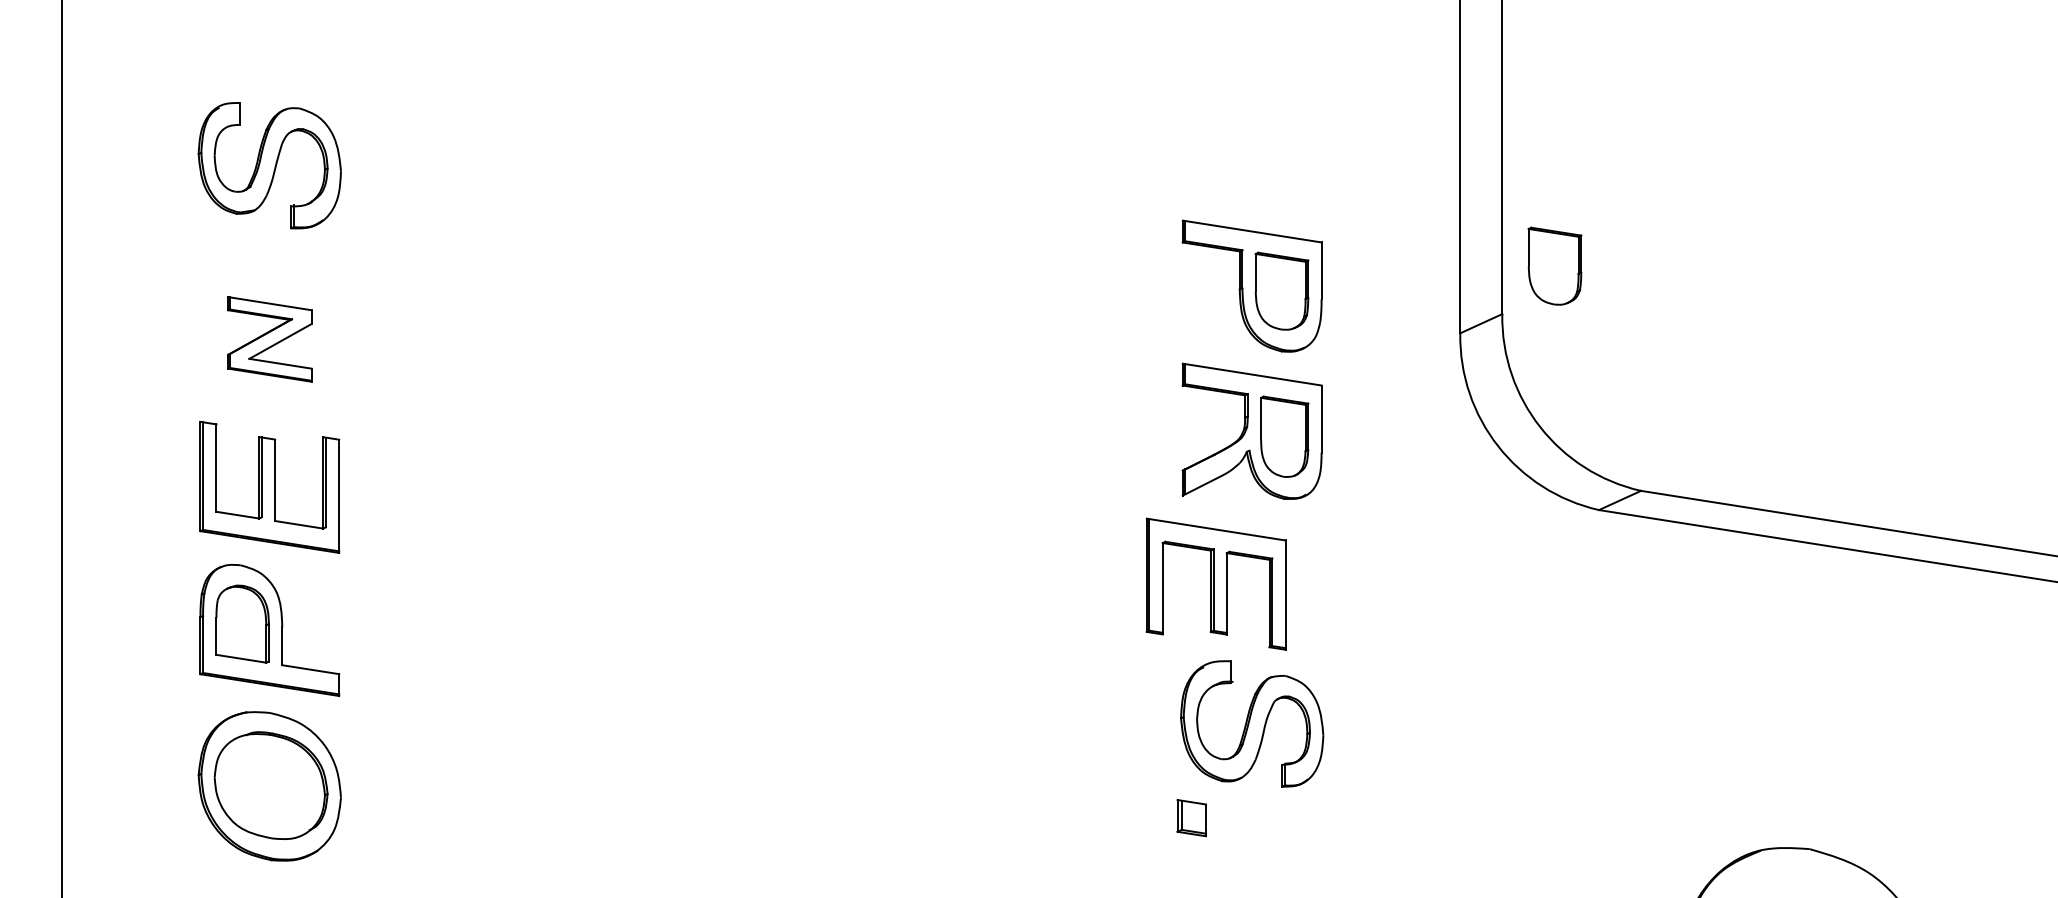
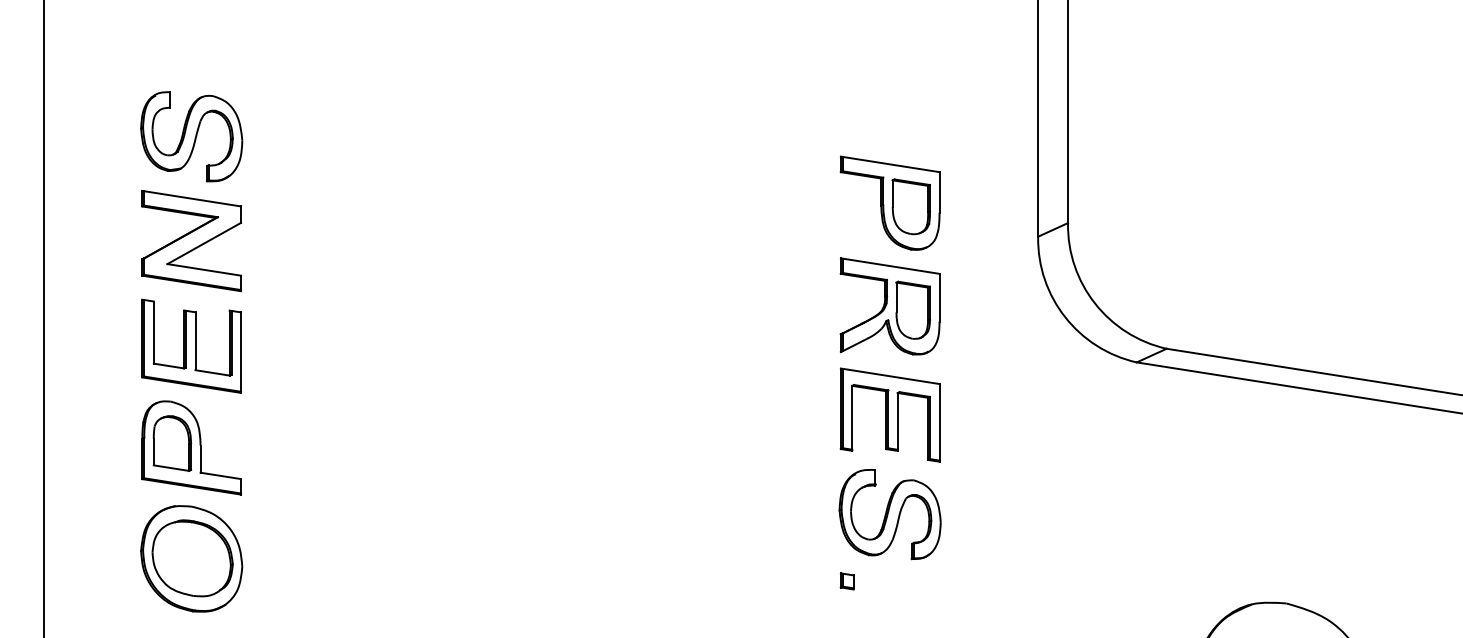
part: (269, 165) -> (191, 136), moved
part: (1554, 265) -> (1105, 188), removed
part: (269, 339) -> (191, 241), size x1.67
part: (1215, 583) -> (889, 414), moved
part: (1191, 817) -> (847, 581), size x0.62

